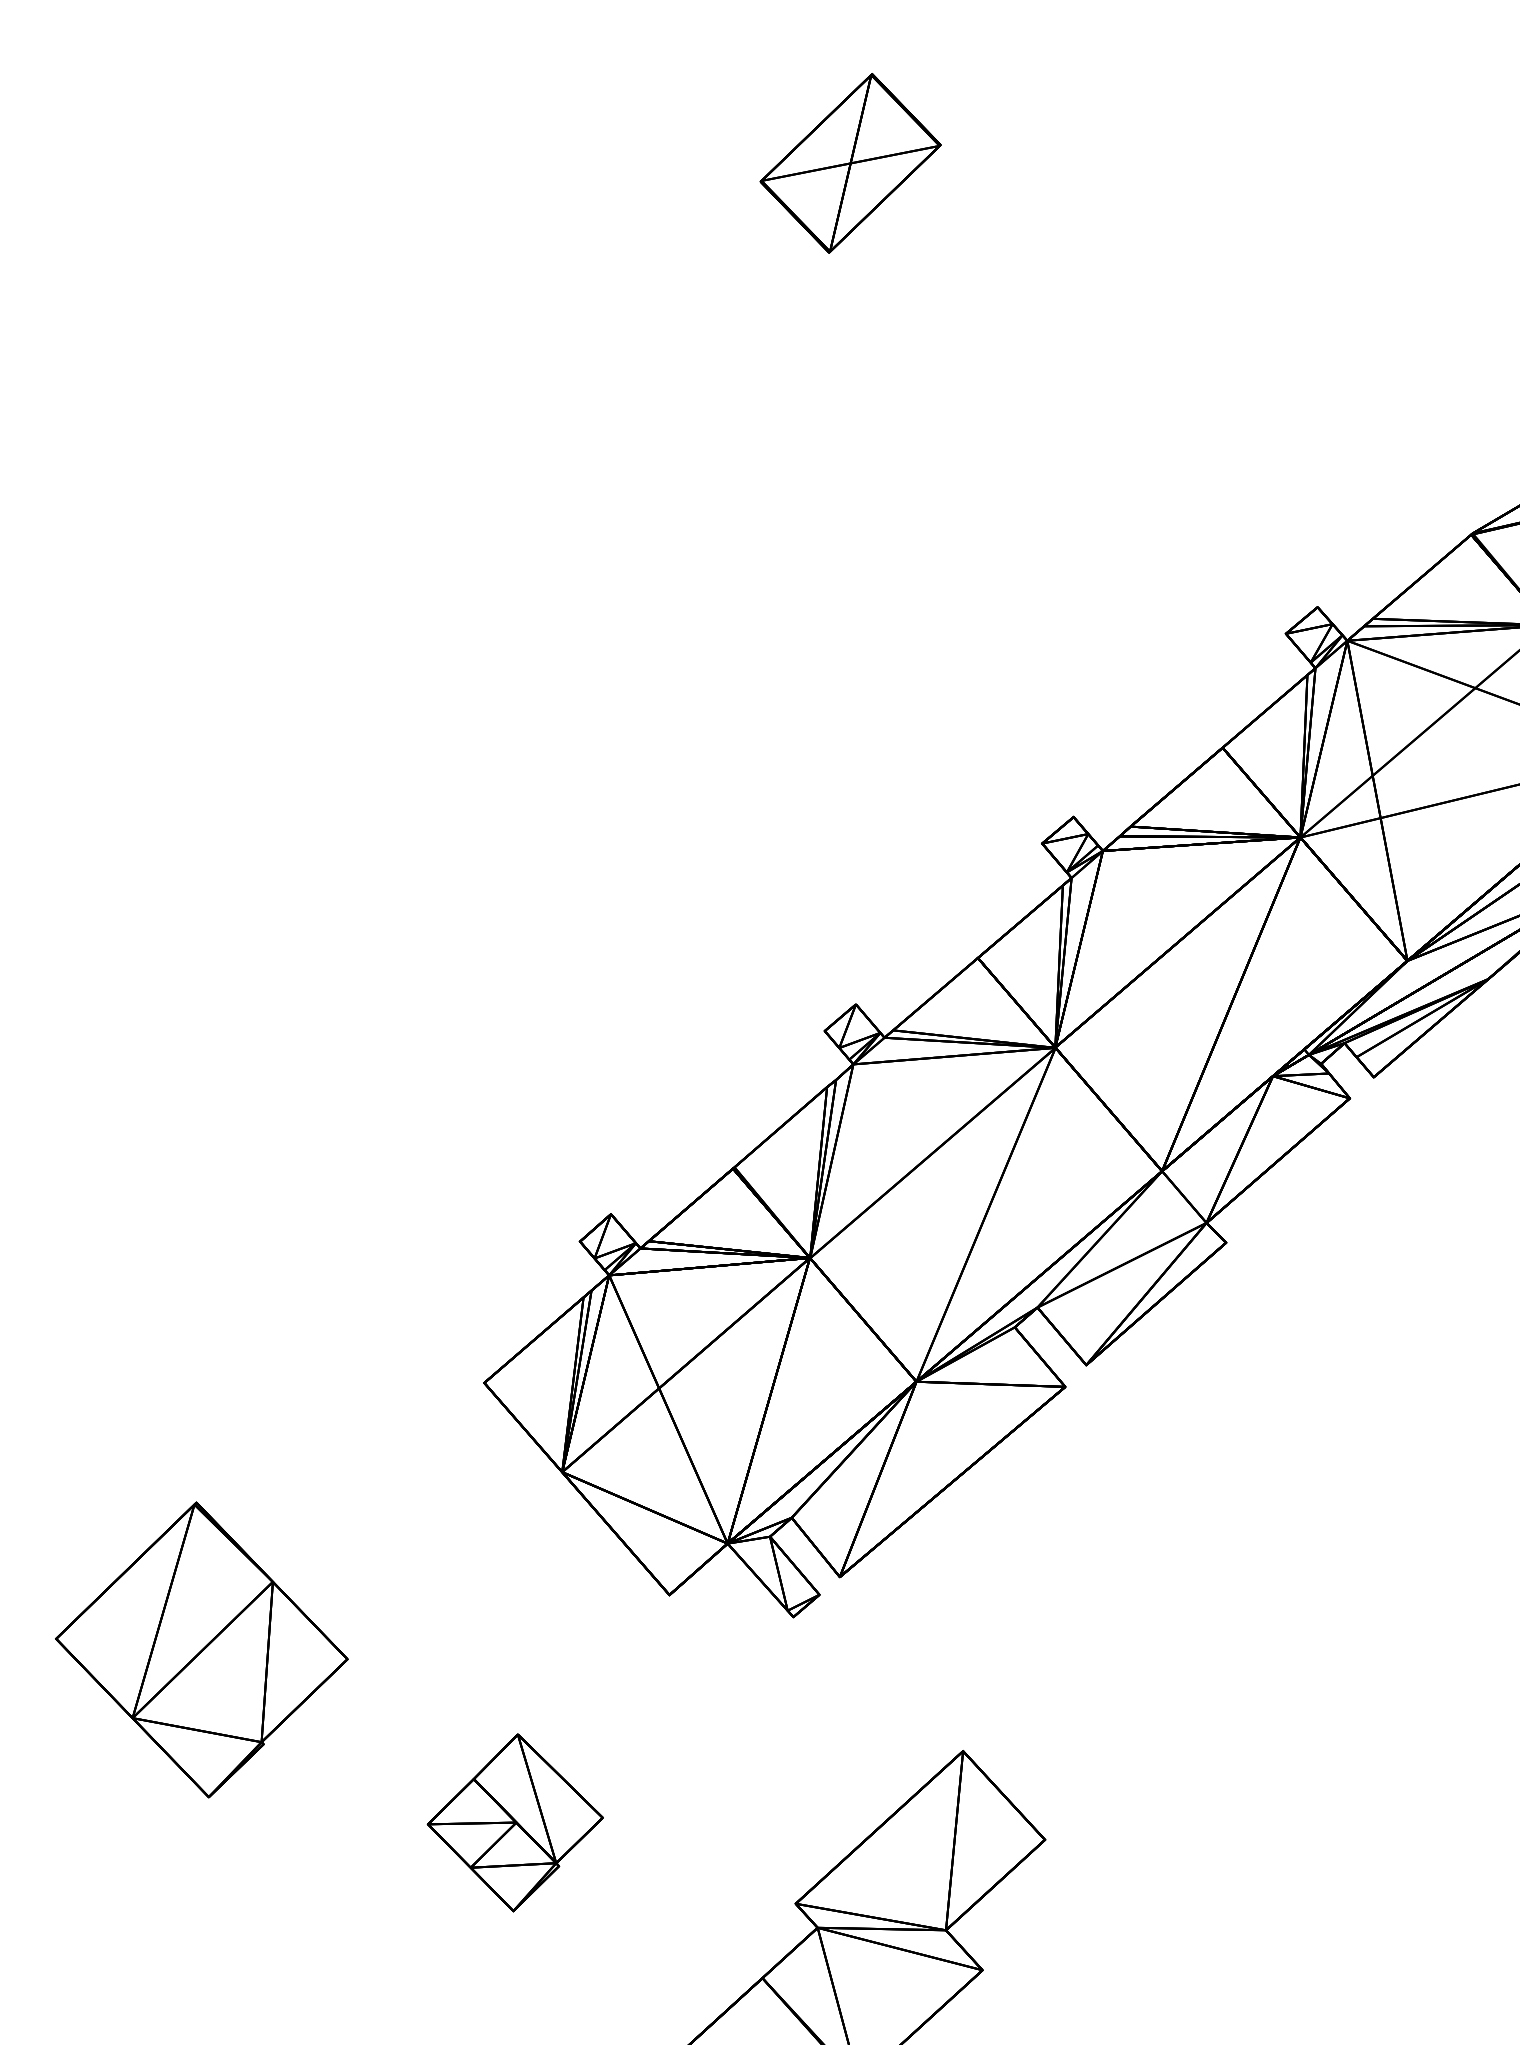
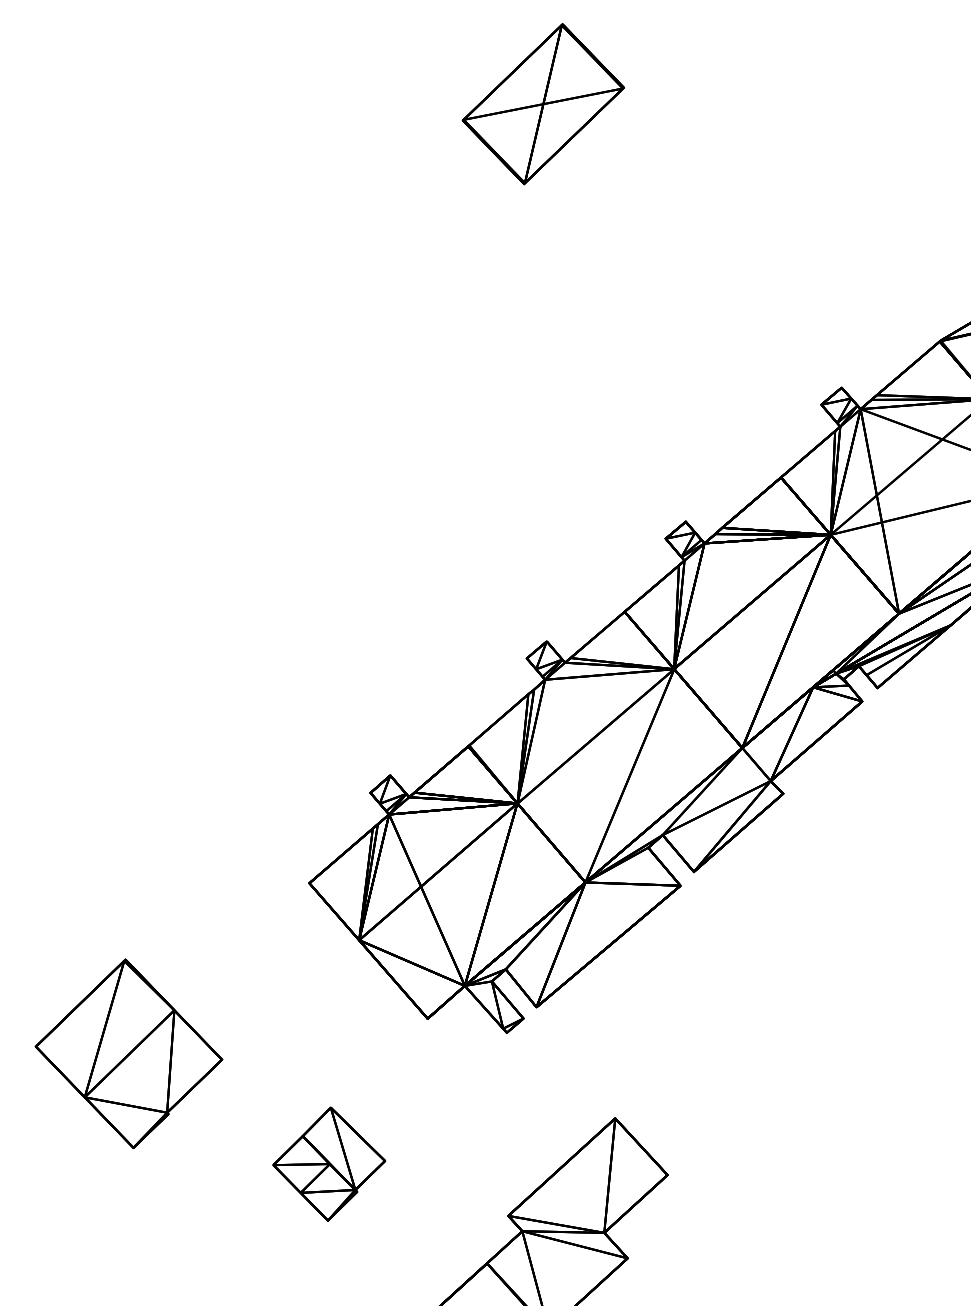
part: (850, 163) -> (543, 104), size x1.4

